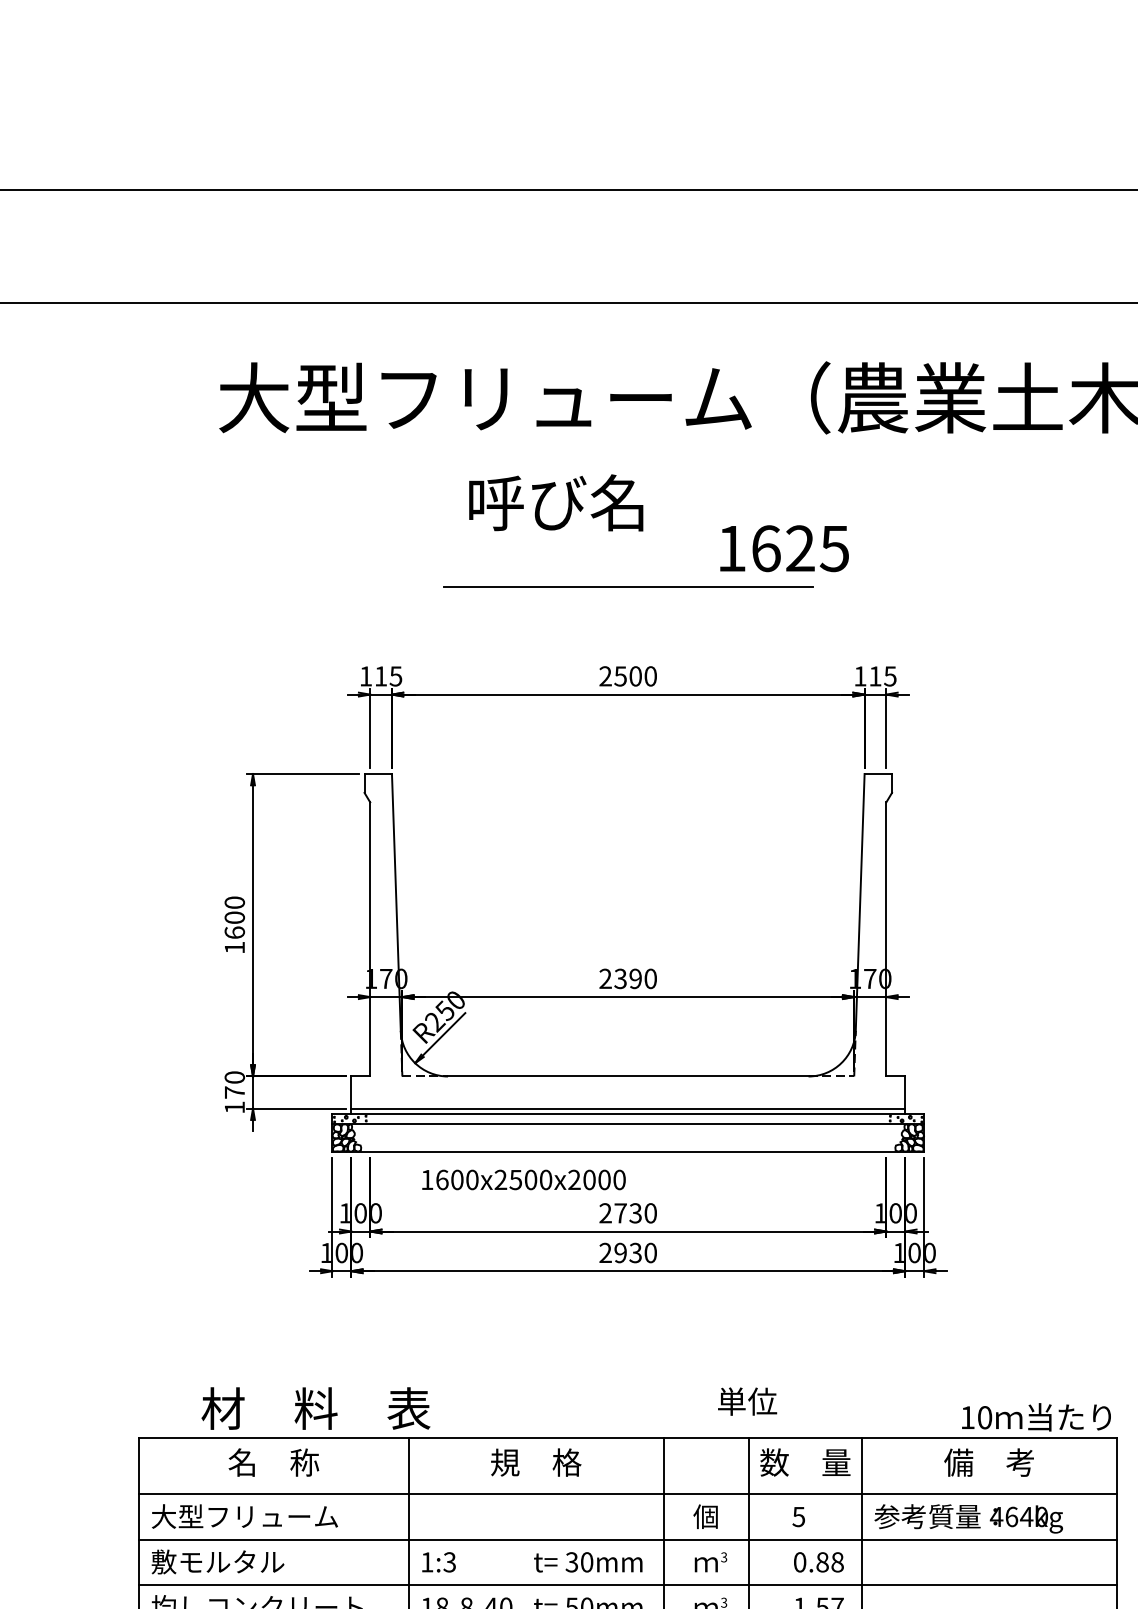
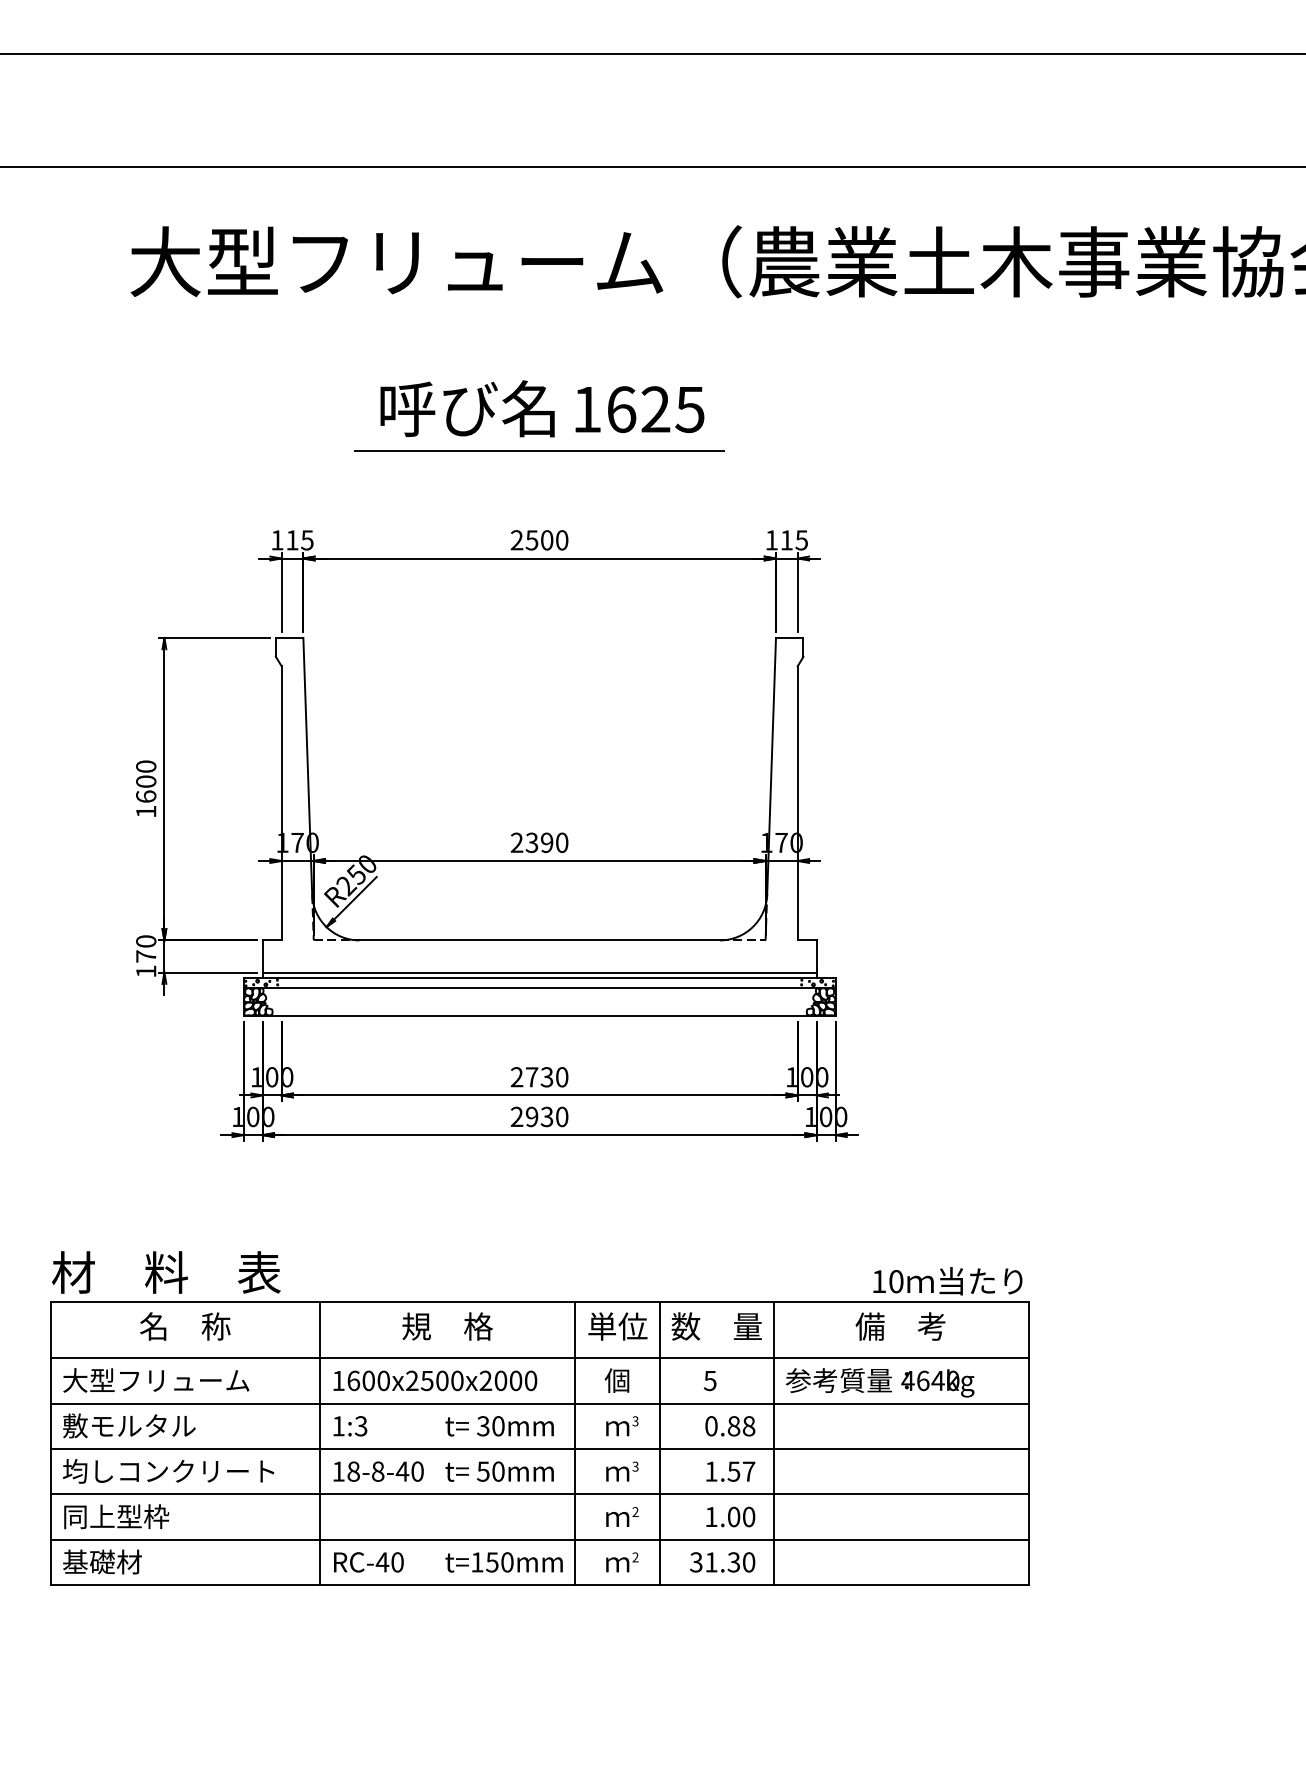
text: (556, 502) -> (467, 408), moved
text: (784, 548) -> (639, 409), moved
text: (524, 1179) -> (435, 1380), moved
text: (747, 1401) -> (617, 1326), moved
text: (316, 1408) -> (166, 1272), moved

